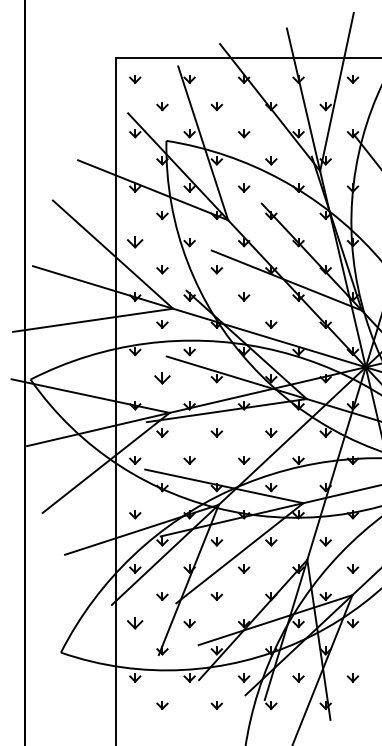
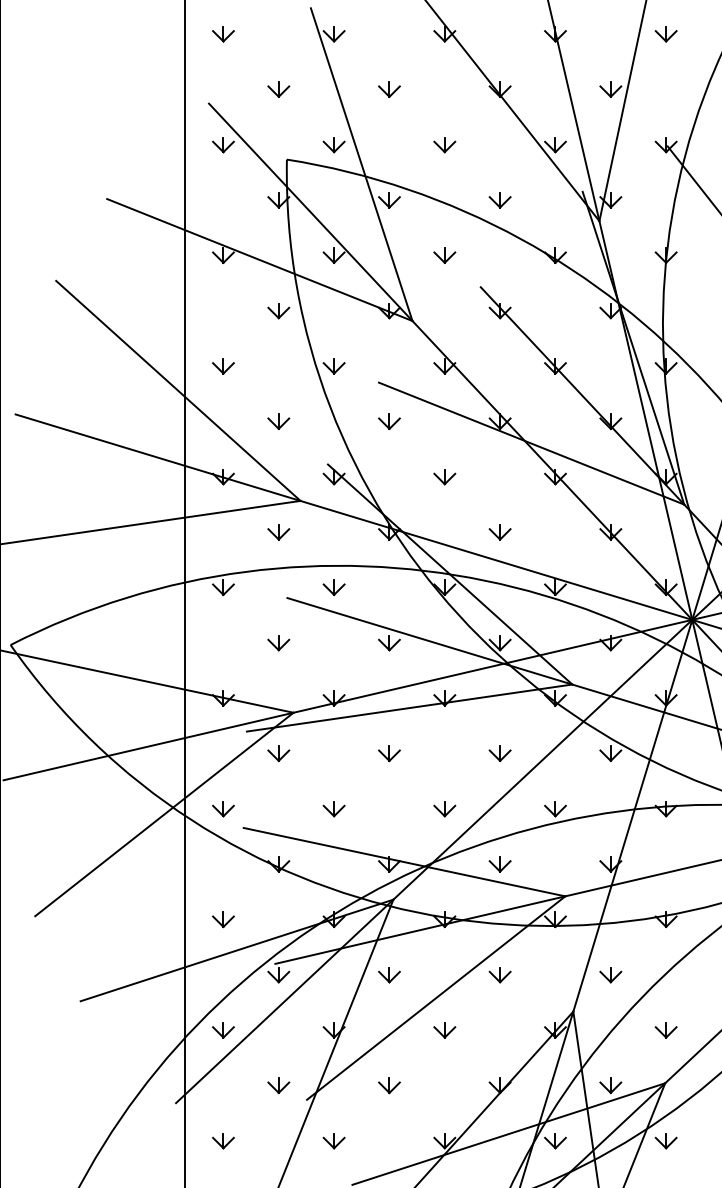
part: (135, 242) -> (223, 366), size x0.71
part: (162, 378) -> (278, 642), size x0.71
part: (135, 623) -> (223, 1140), size x0.71

